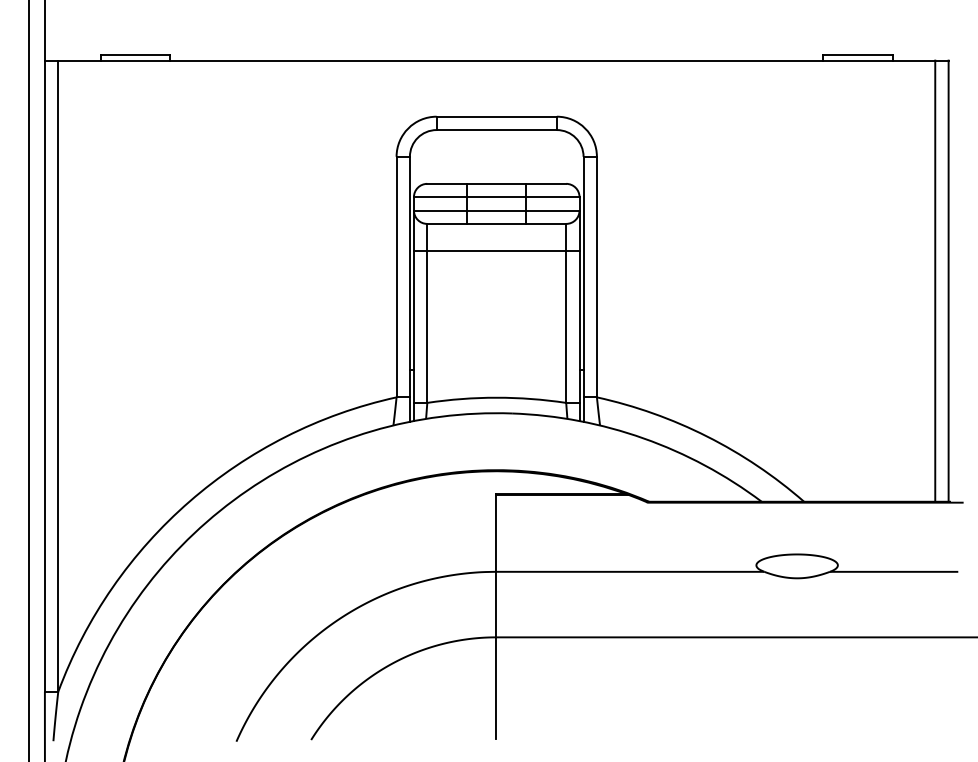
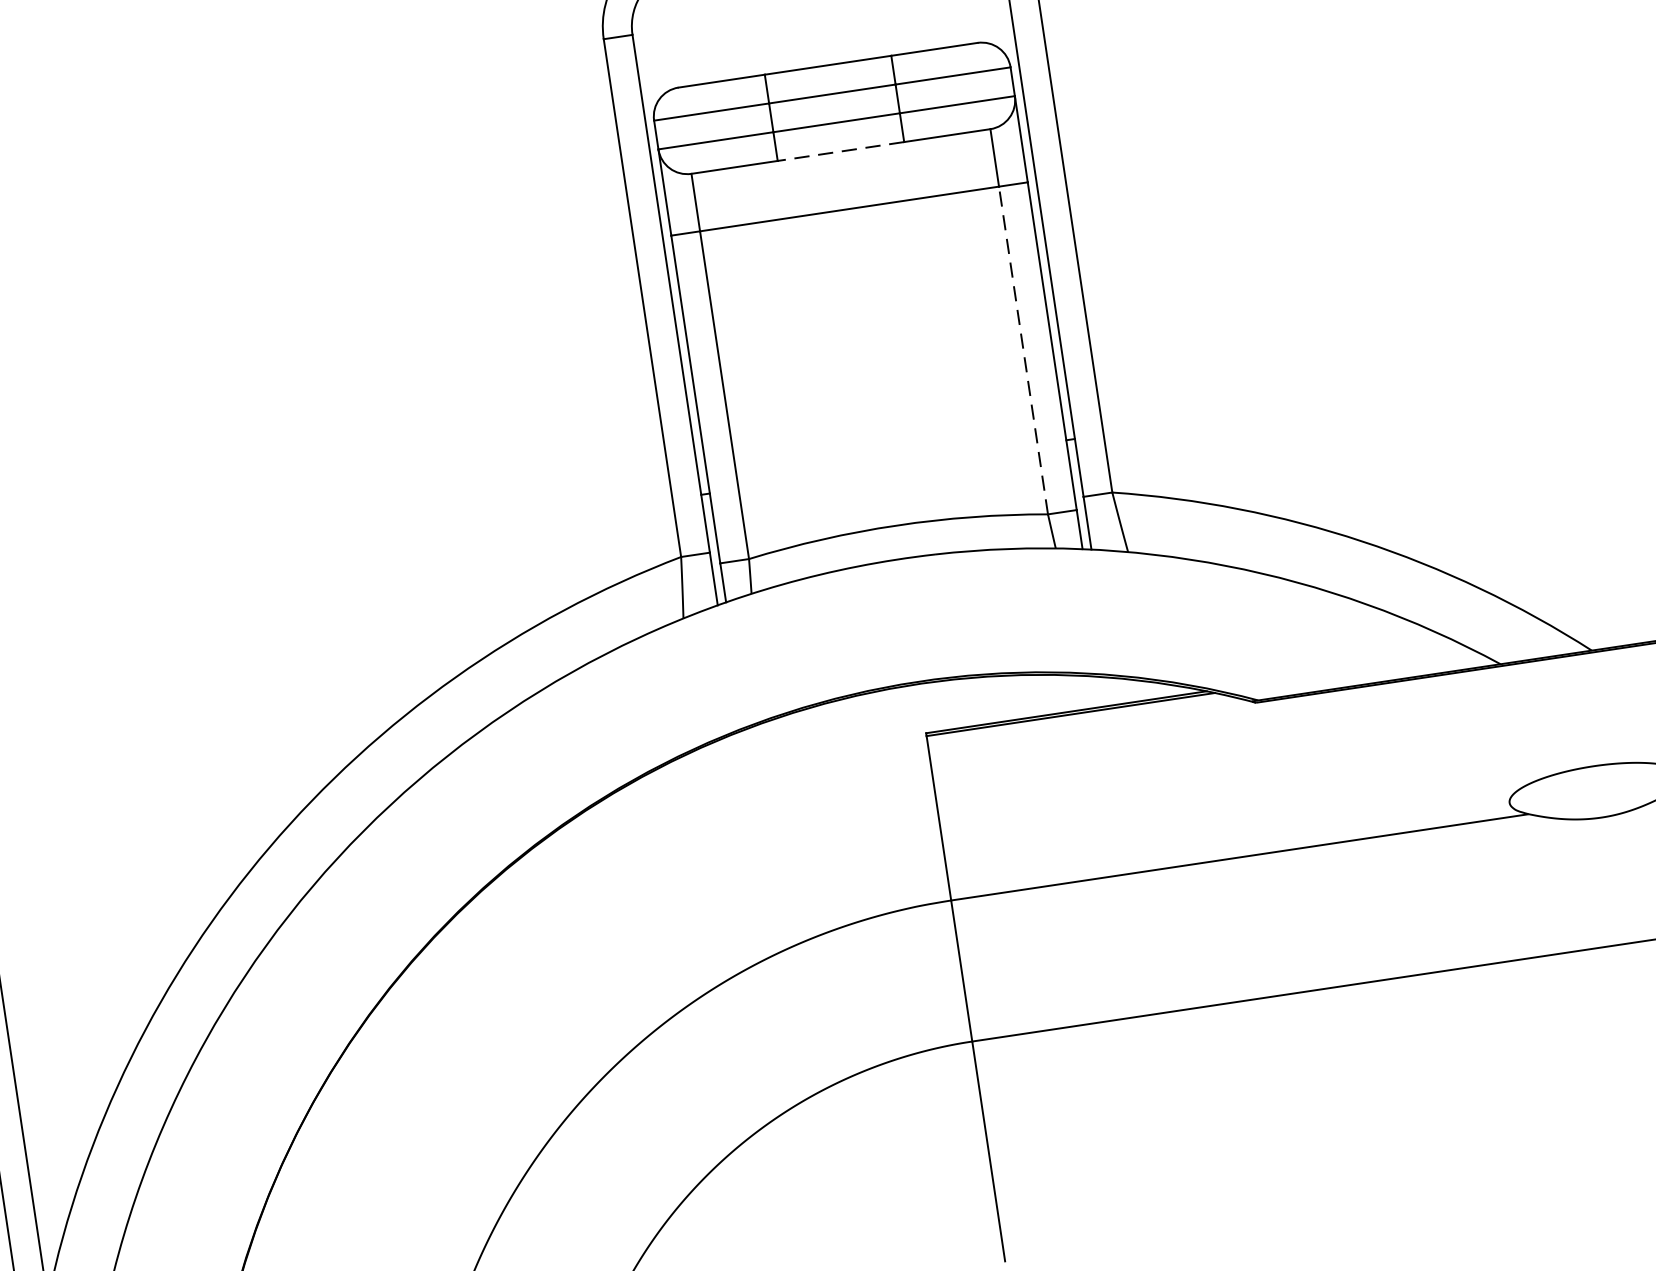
line: (496, 223) -> (840, 150), solid -> dashed
line: (566, 326) -> (1024, 349), solid -> dashed

